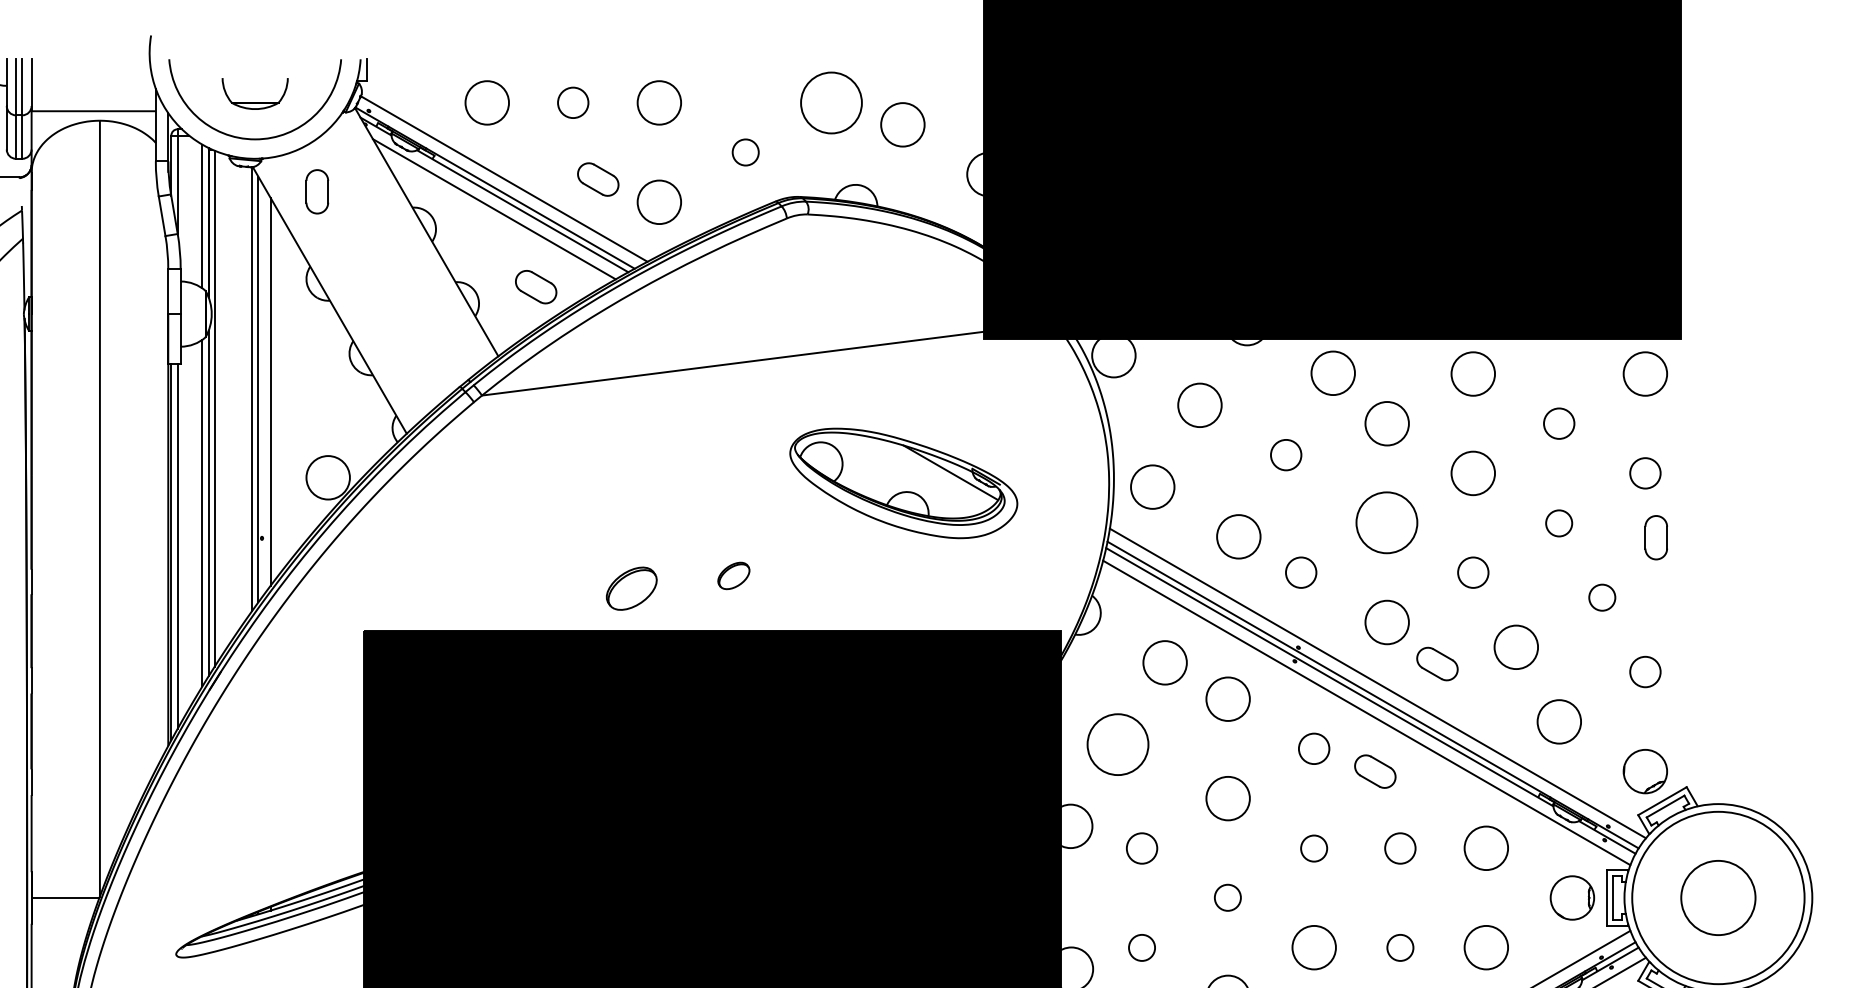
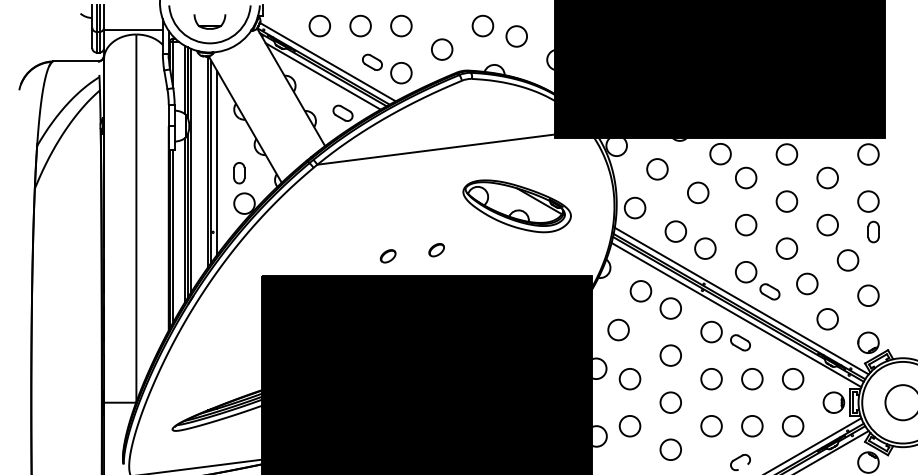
circle: (573, 101) -> (360, 25), size x1.43
circle: (830, 101) -> (482, 25), size x0.71
circle: (746, 152) -> (442, 49), size x1.67
part: (317, 192) -> (239, 173), moved
circle: (1558, 422) -> (827, 177), size x1.43
circle: (1286, 454) -> (698, 192), size x1.43
circle: (1645, 473) -> (868, 201), size x1.43
circle: (1387, 523) -> (746, 225), size x0.71
circle: (1558, 523) -> (827, 225), size x1.67
circle: (1301, 572) -> (705, 248), size x1.43
circle: (1472, 572) -> (786, 248), size x1.43
part: (630, 589) -> (387, 256), size x0.62
circle: (1601, 597) -> (847, 260), size x1.67
circle: (1645, 671) -> (868, 295), size x1.43
circle: (1117, 743) -> (618, 329), size x0.71
circle: (1314, 747) -> (711, 331), size x1.43
circle: (1140, 849) -> (629, 379), size x1.43
circle: (1314, 849) -> (711, 379), size x1.67
circle: (1400, 849) -> (752, 379), size x1.43
circle: (1227, 897) -> (670, 402), size x1.67
circle: (1140, 948) -> (629, 426), size x1.67
circle: (1400, 948) -> (752, 426), size x1.67

